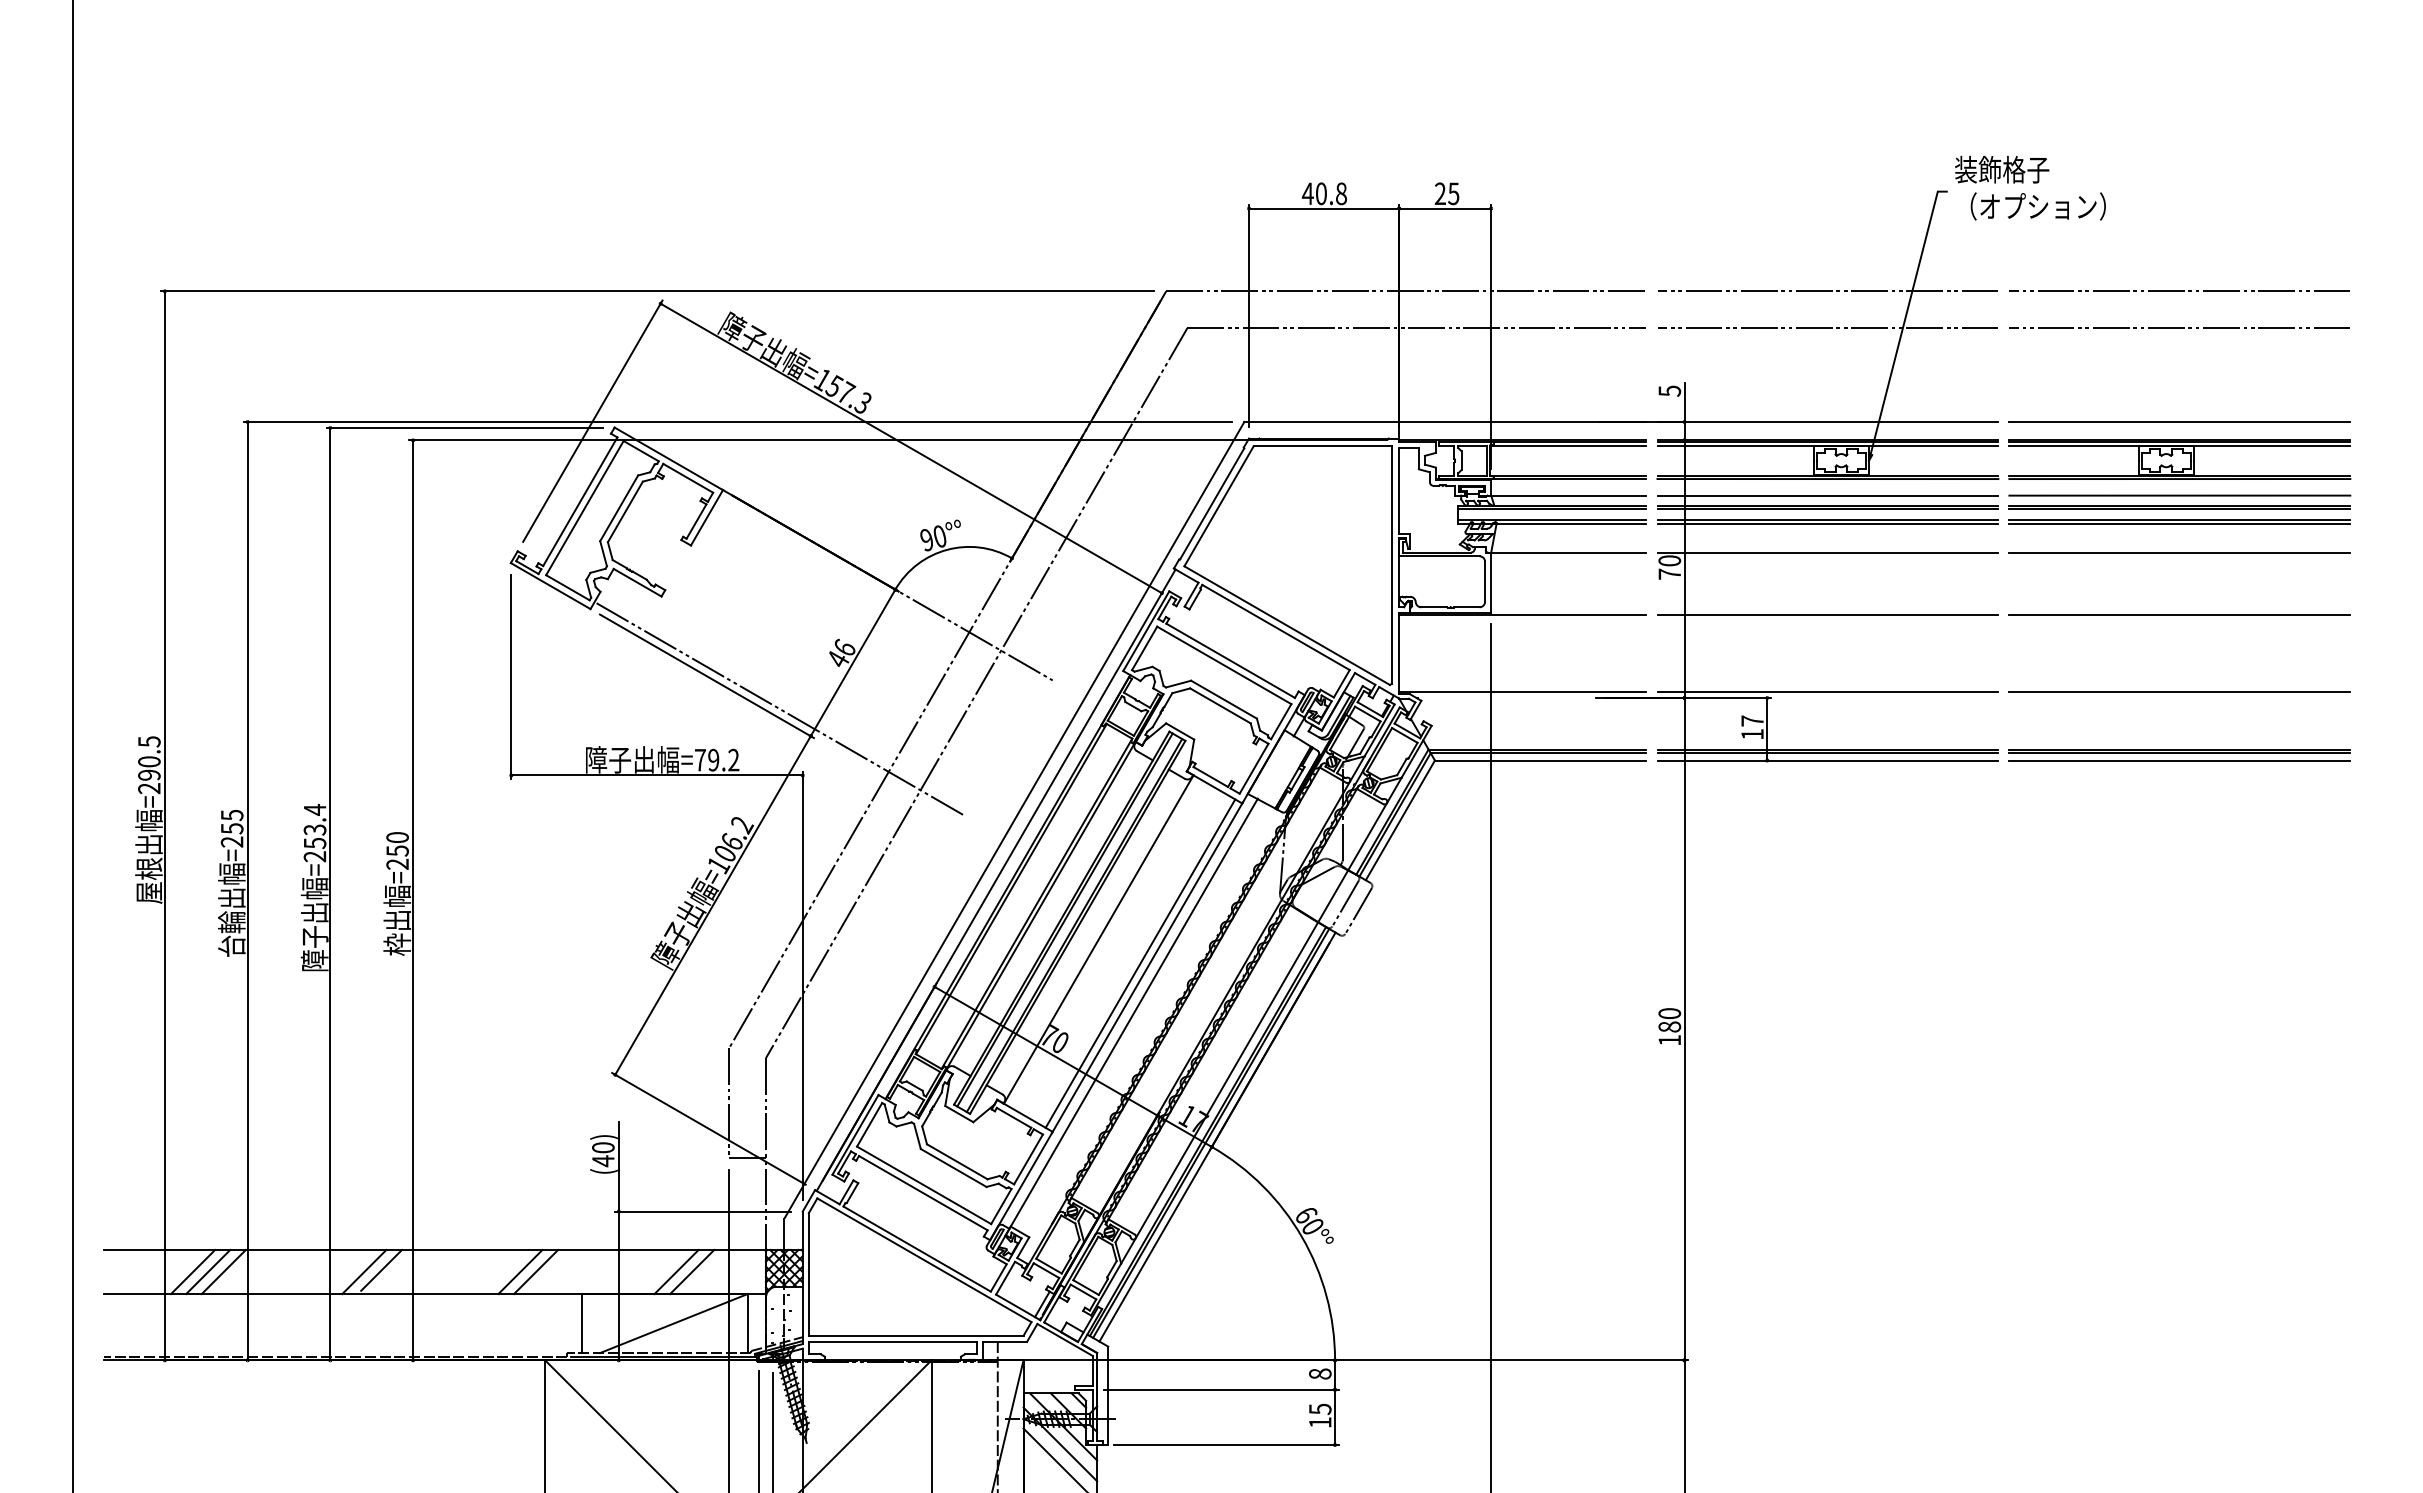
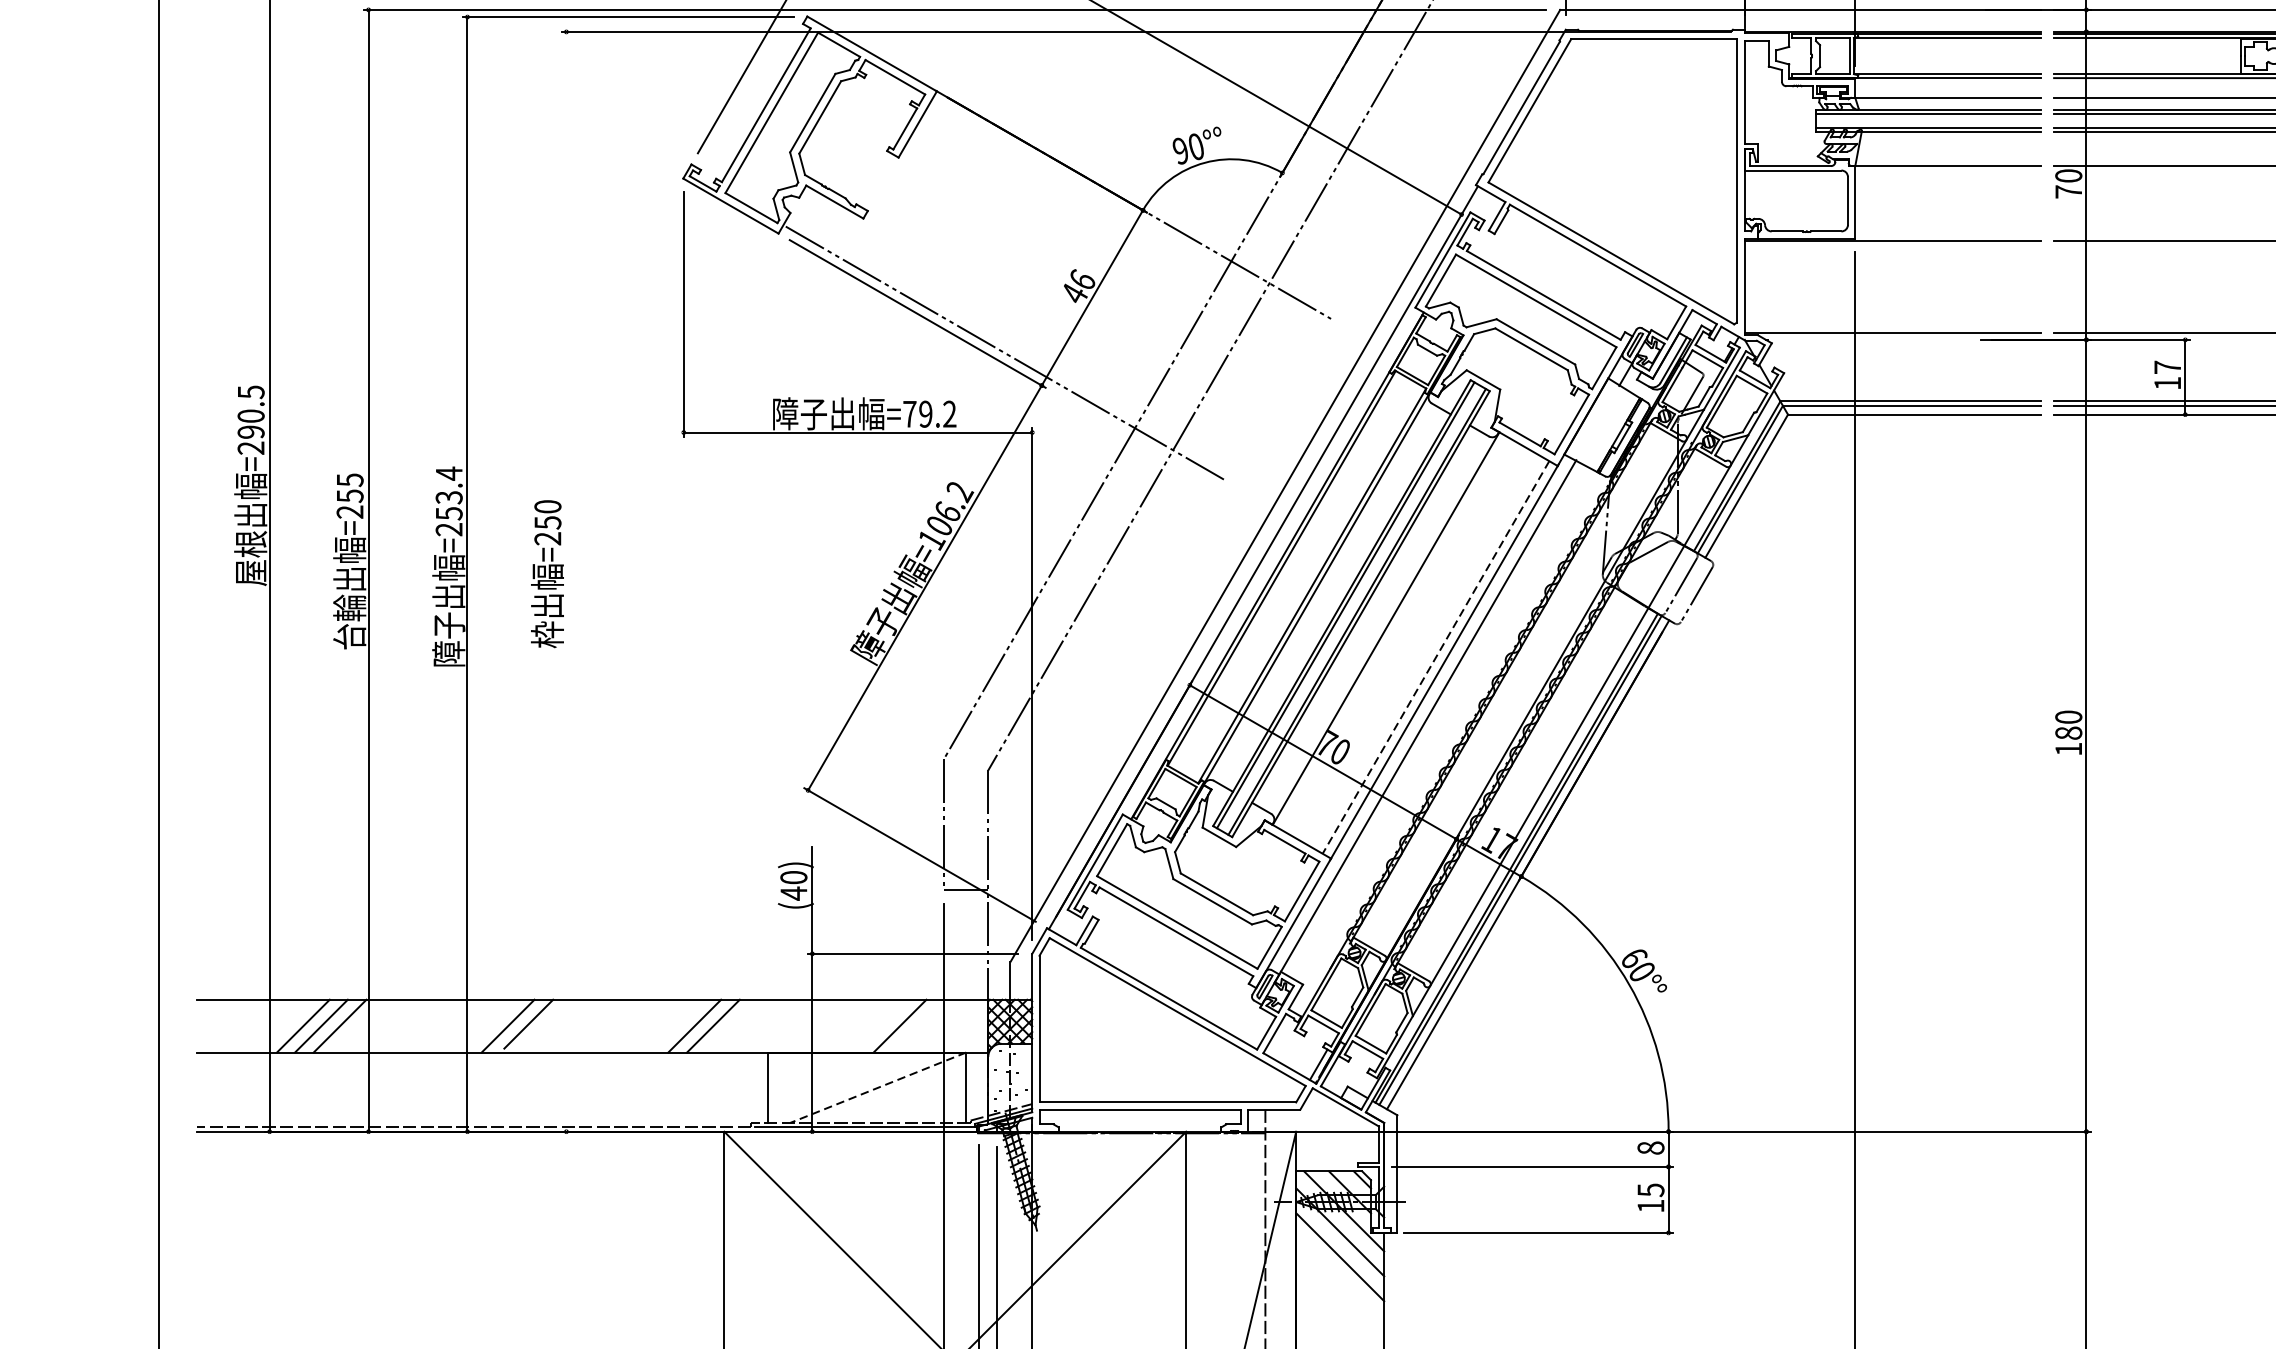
line: (413, 900) -> (566, 581), removed
line: (1140, 963) -> (1436, 657), solid -> dashed
line: (676, 1271) -> (881, 1025), removed
line: (673, 1323) -> (877, 1087), solid -> dashed

